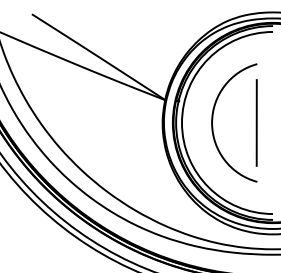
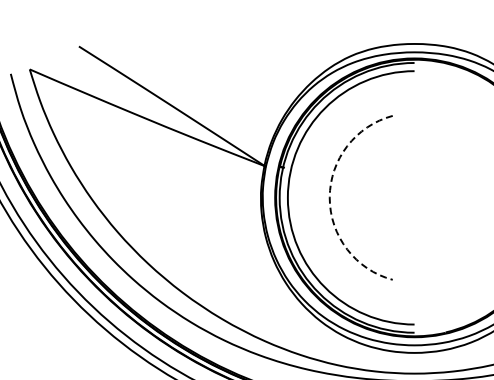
arc: (211, 122) -> (329, 197), solid -> dashed
line: (256, 122) -> (391, 197), removed

